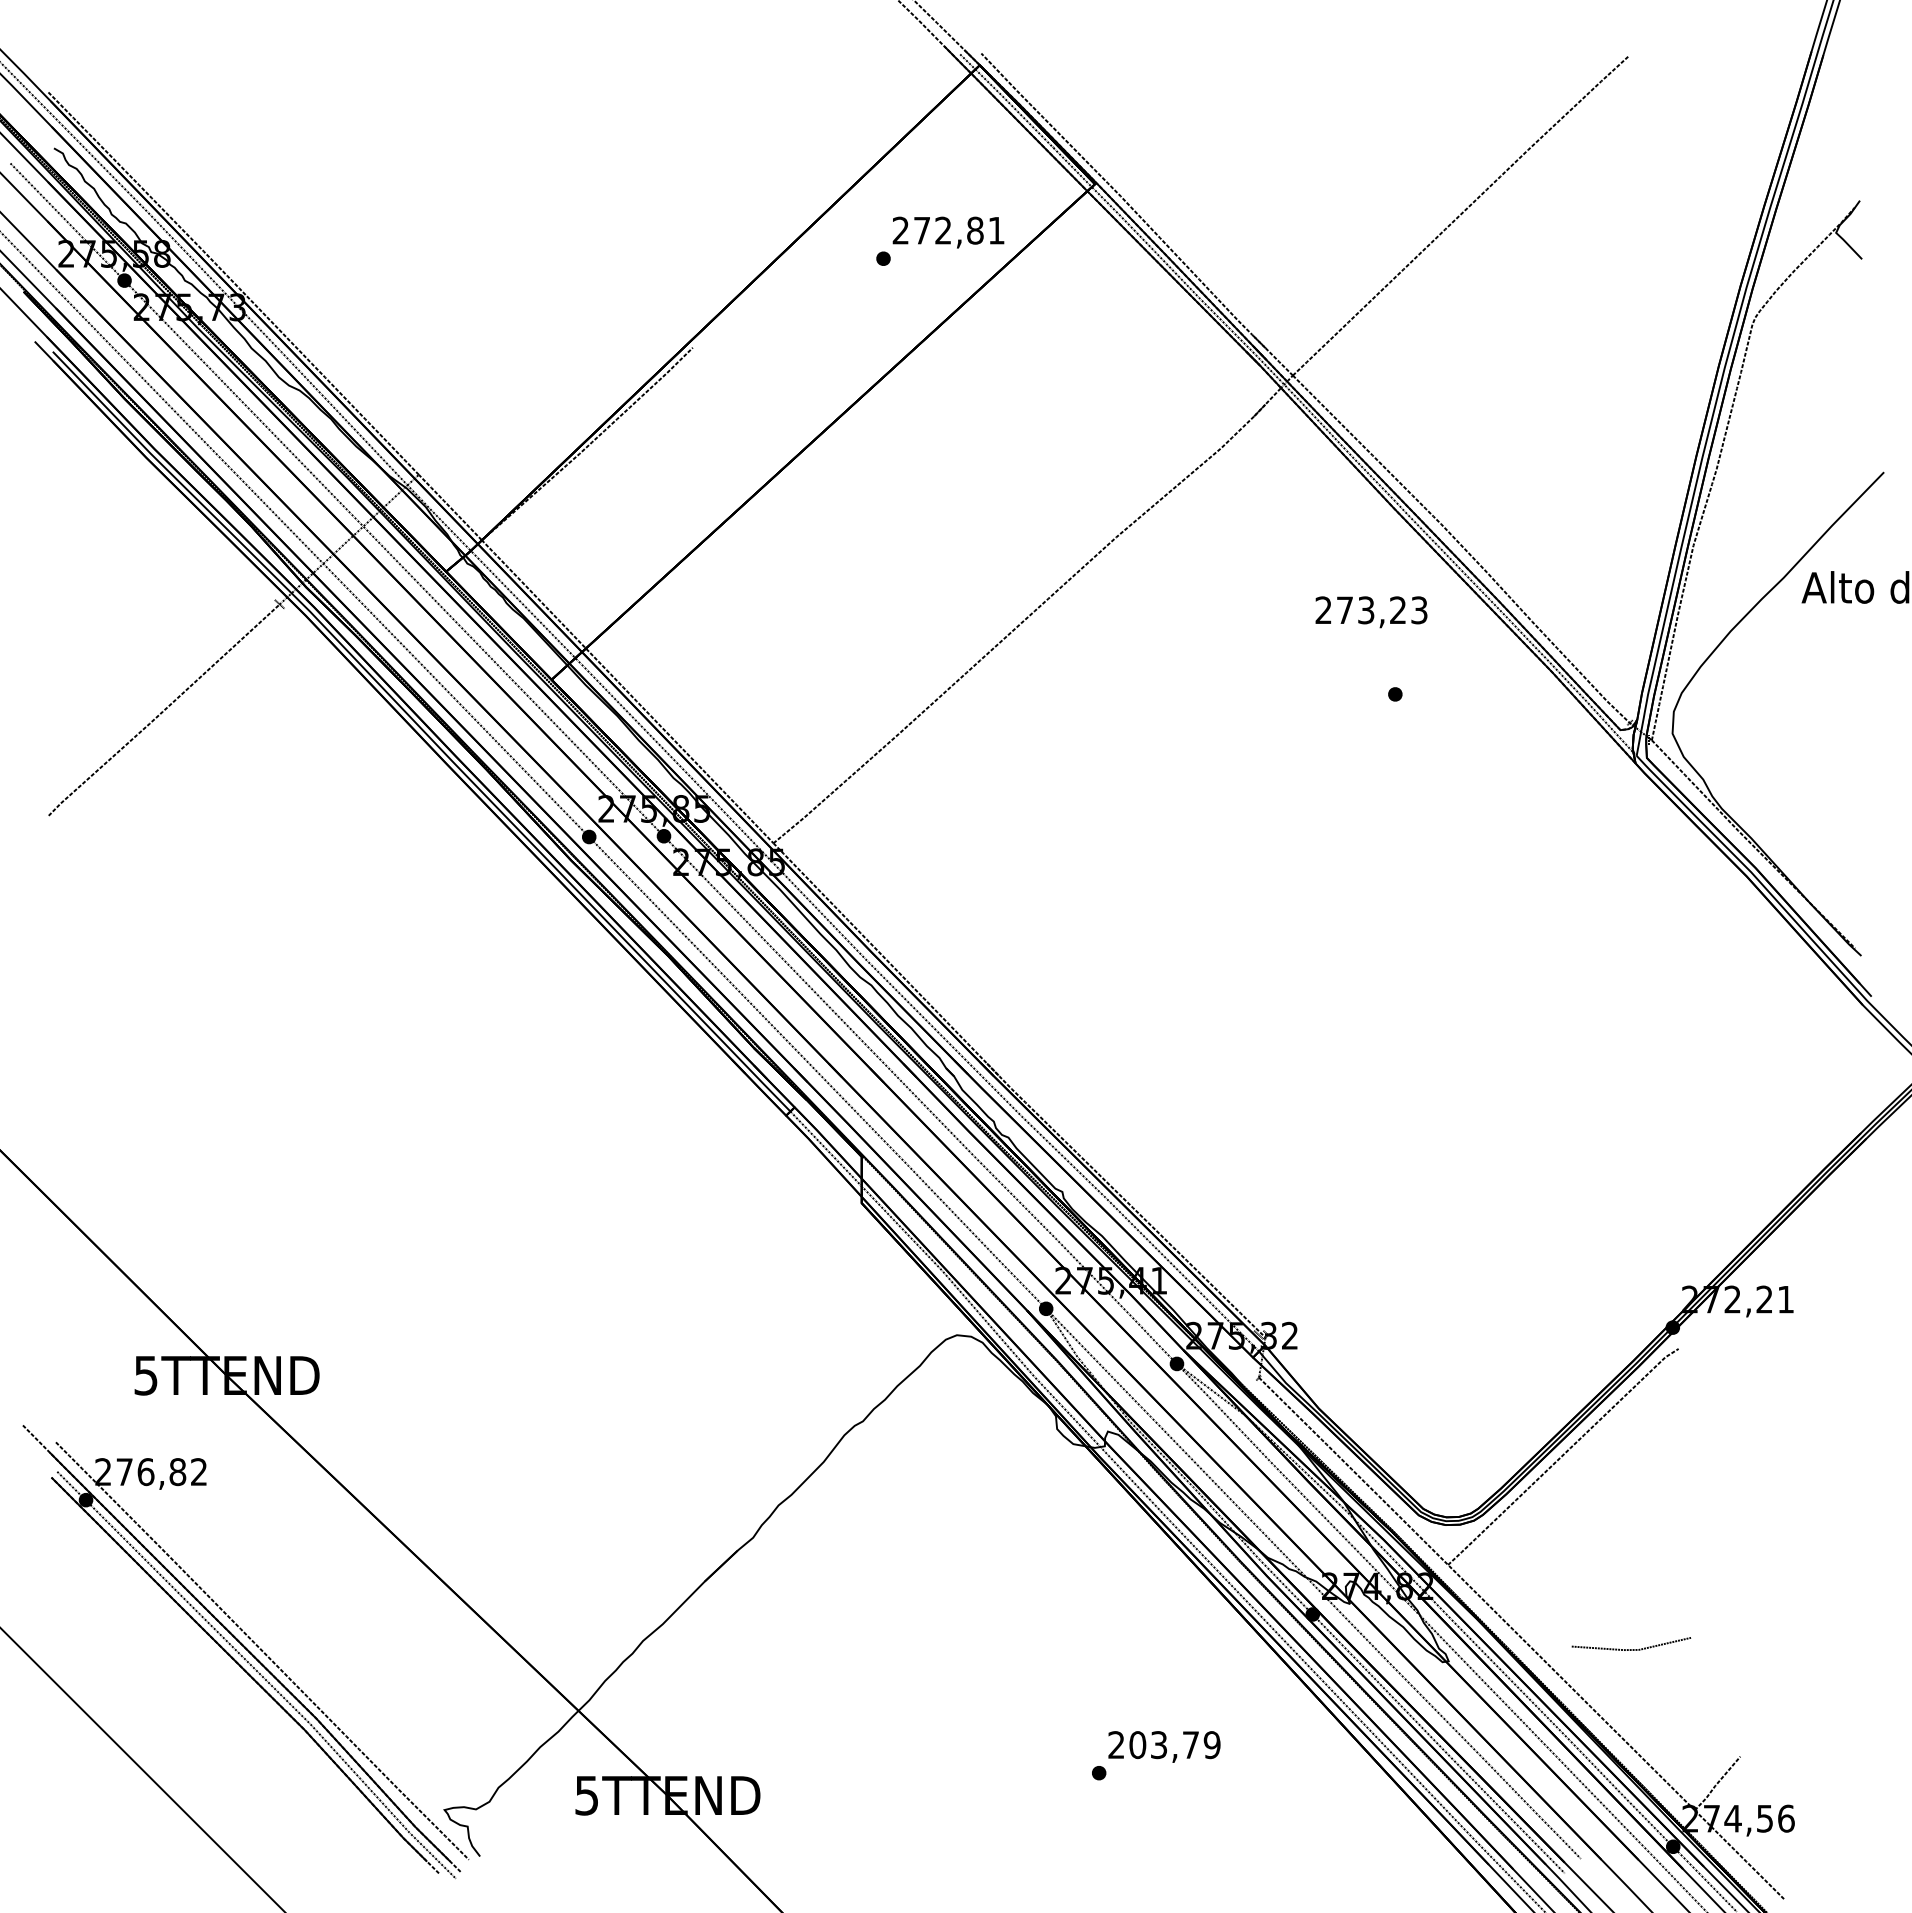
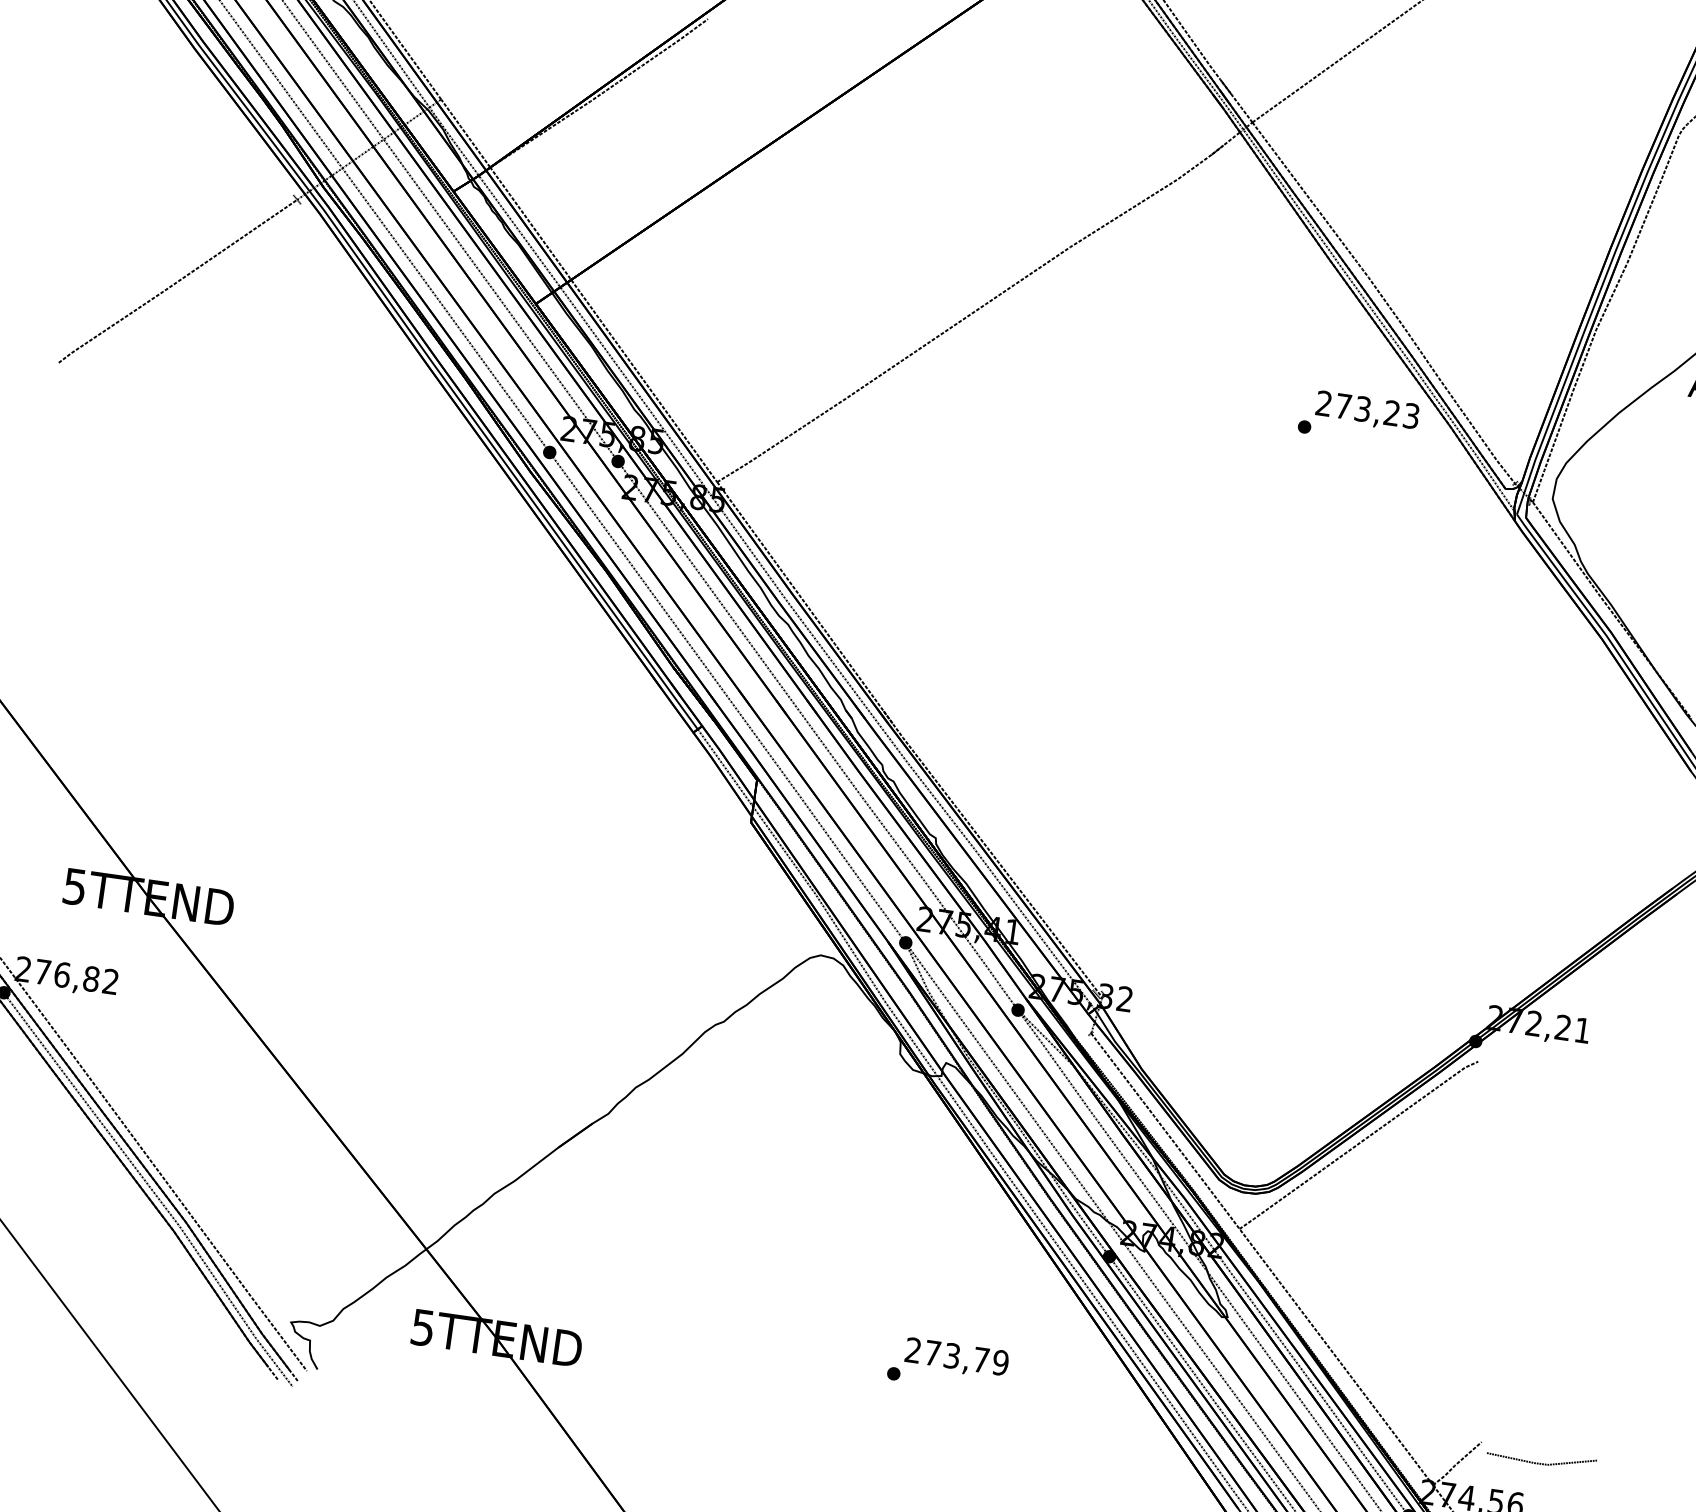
text: (1371, 612) -> (1367, 411), moved
line: (1631, 1649) -> (1541, 1463), moved
text: (1137, 1745) -> (932, 1353), 203,79 -> 273,79

